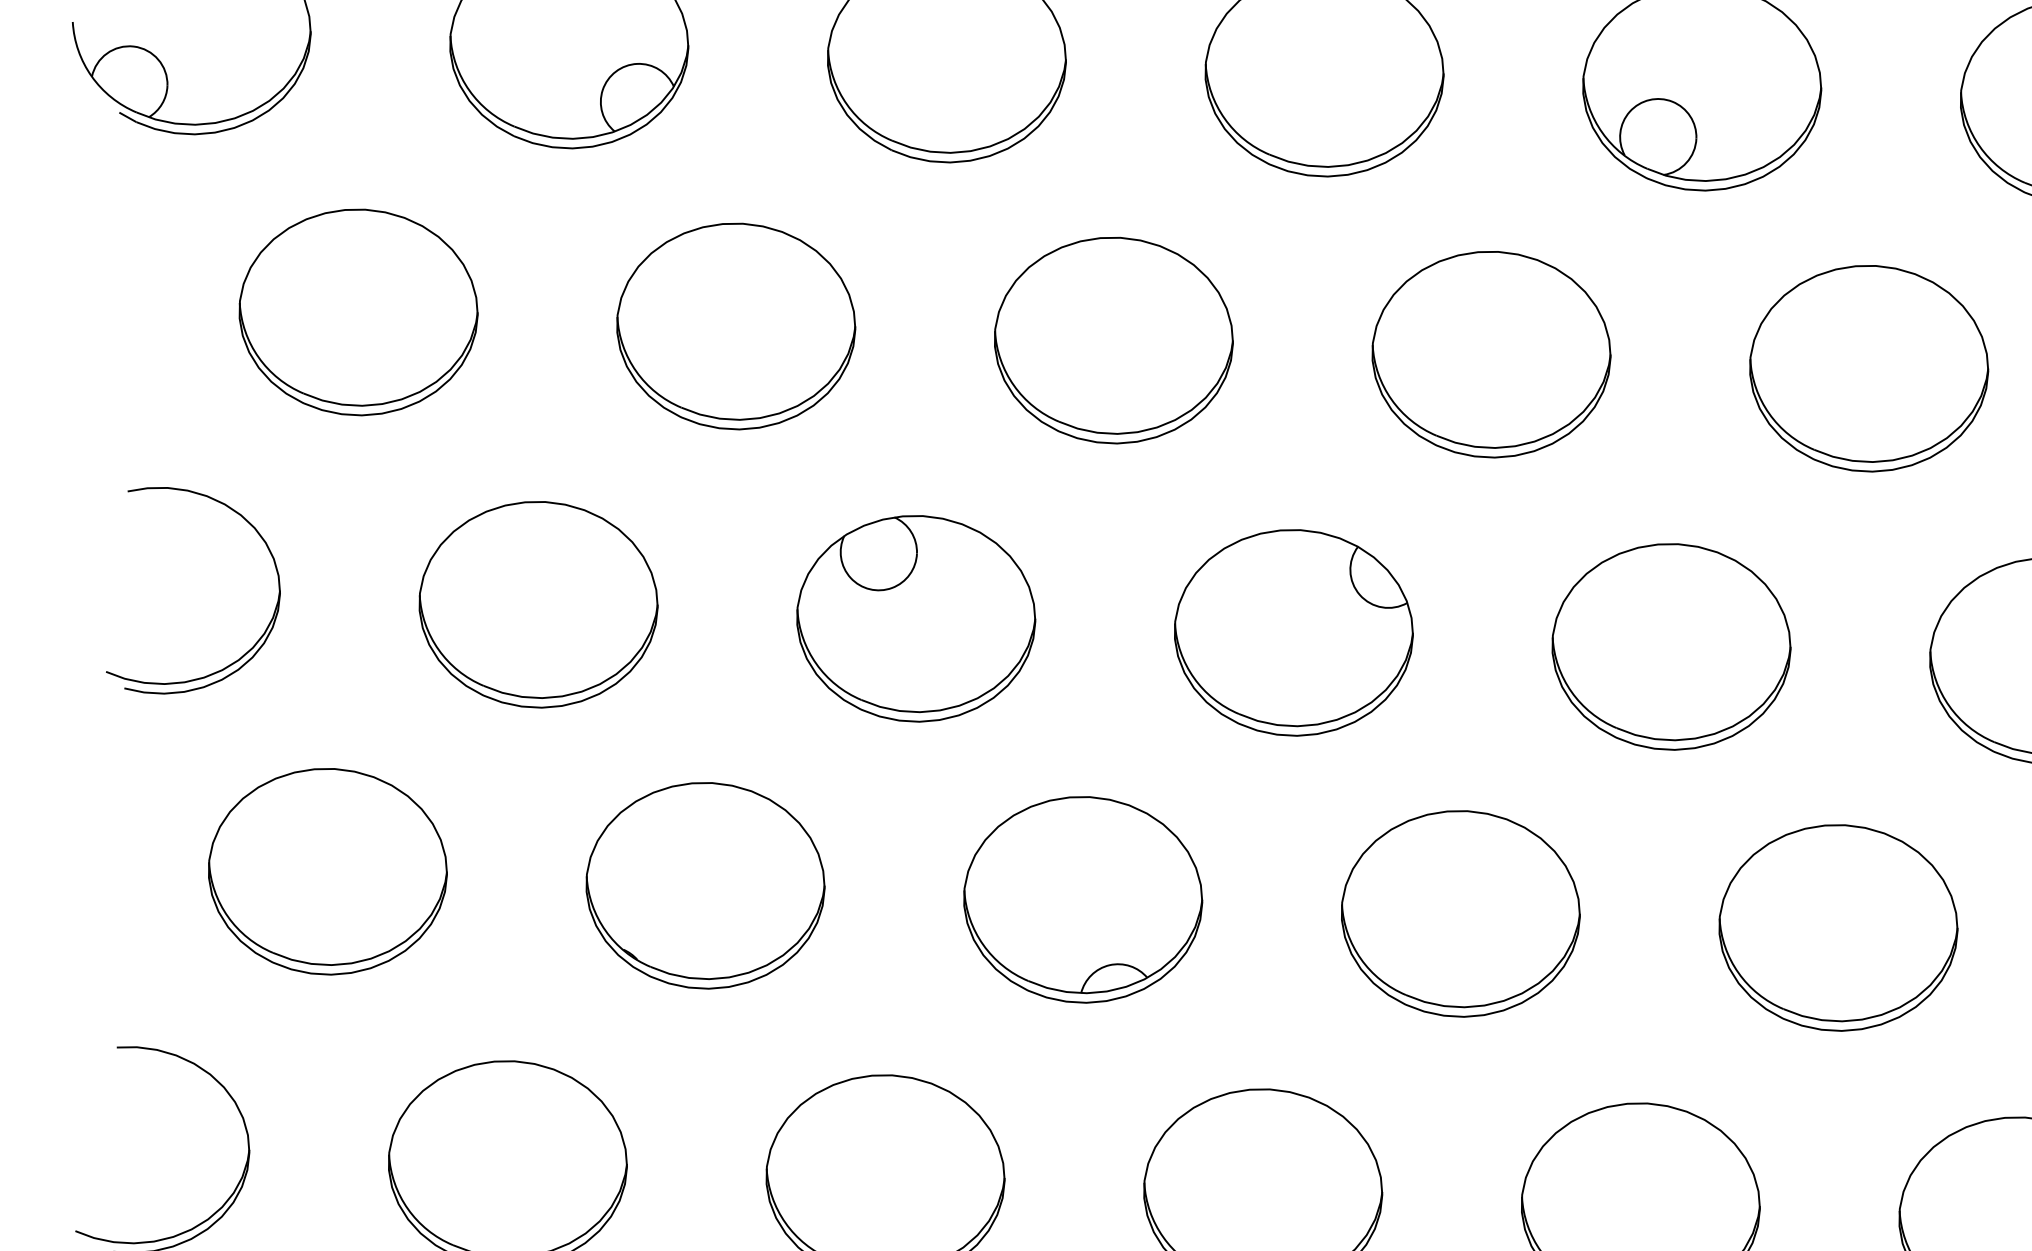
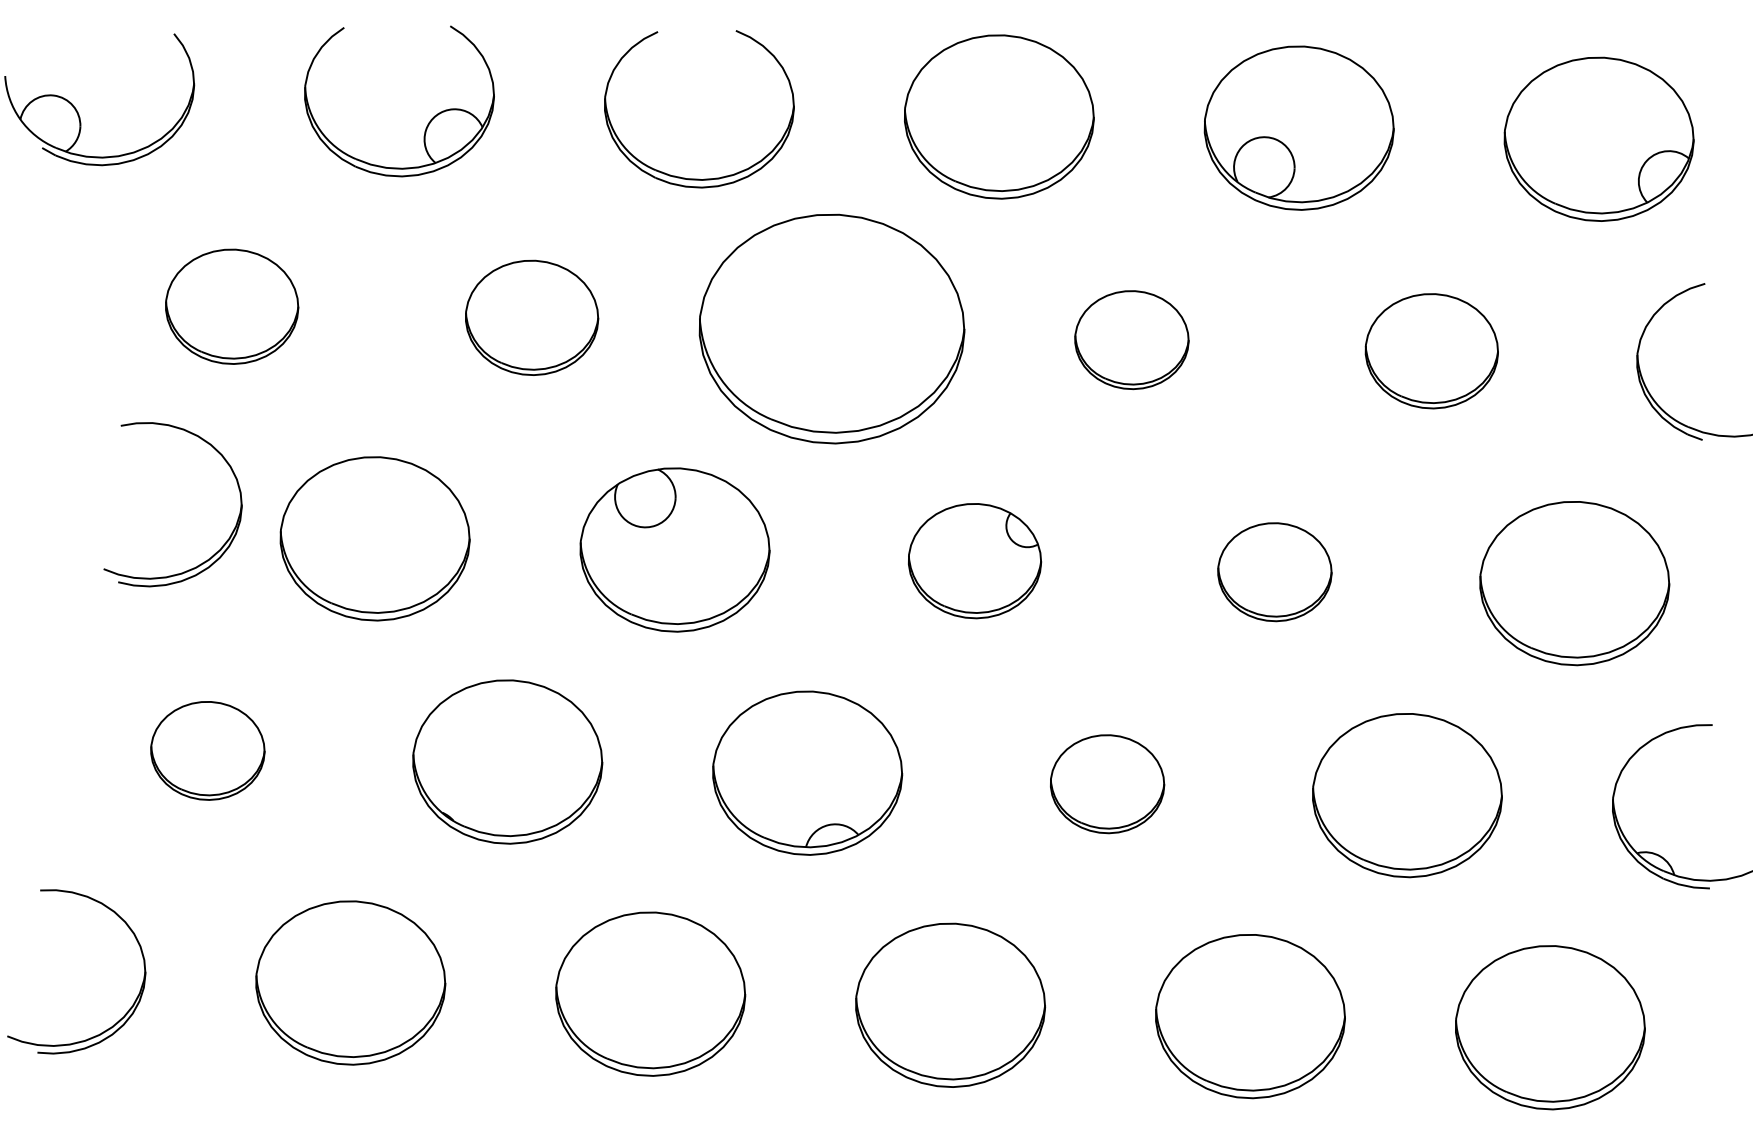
part: (357, 312) -> (231, 306), size x0.7
part: (735, 326) -> (531, 317), size x0.7
part: (1113, 339) -> (831, 328), size x1.4
part: (1491, 353) -> (1131, 339), size x0.6
part: (1868, 367) -> (1431, 350), size x0.7
part: (1293, 632) -> (974, 560), size x0.7
part: (1671, 645) -> (1274, 571), size x0.6
part: (246, 650) -> (215, 552), moved
part: (327, 871) -> (207, 750), size x0.6
part: (1460, 912) -> (1107, 783), size x0.6

